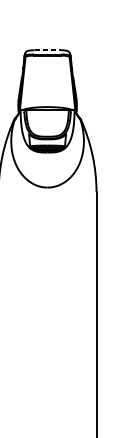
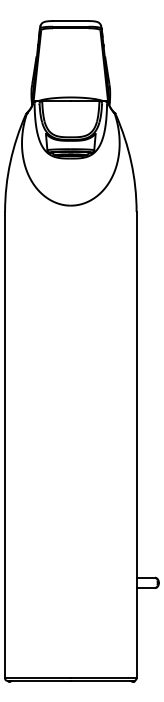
line: (48, 50) -> (71, 21), dashed -> solid

